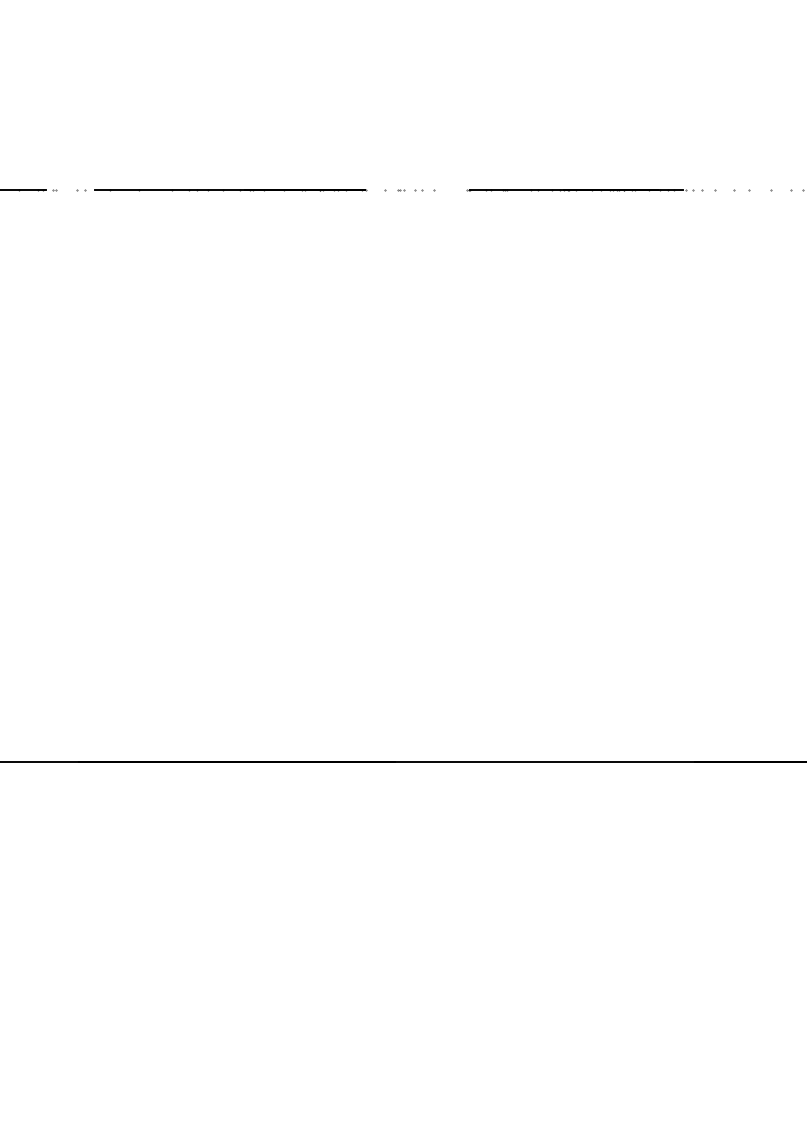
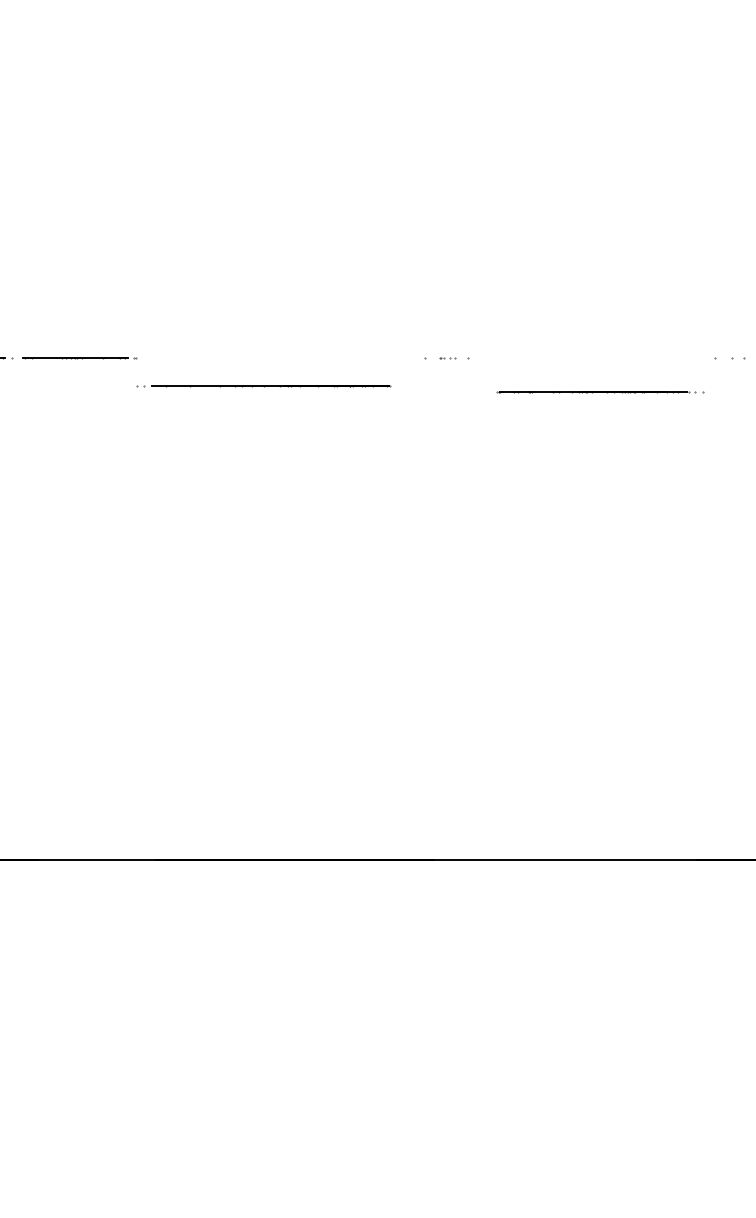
line: (221, 190) -> (263, 386), moved
part: (410, 190) -> (447, 358), size x0.7
line: (585, 190) -> (600, 392), moved

